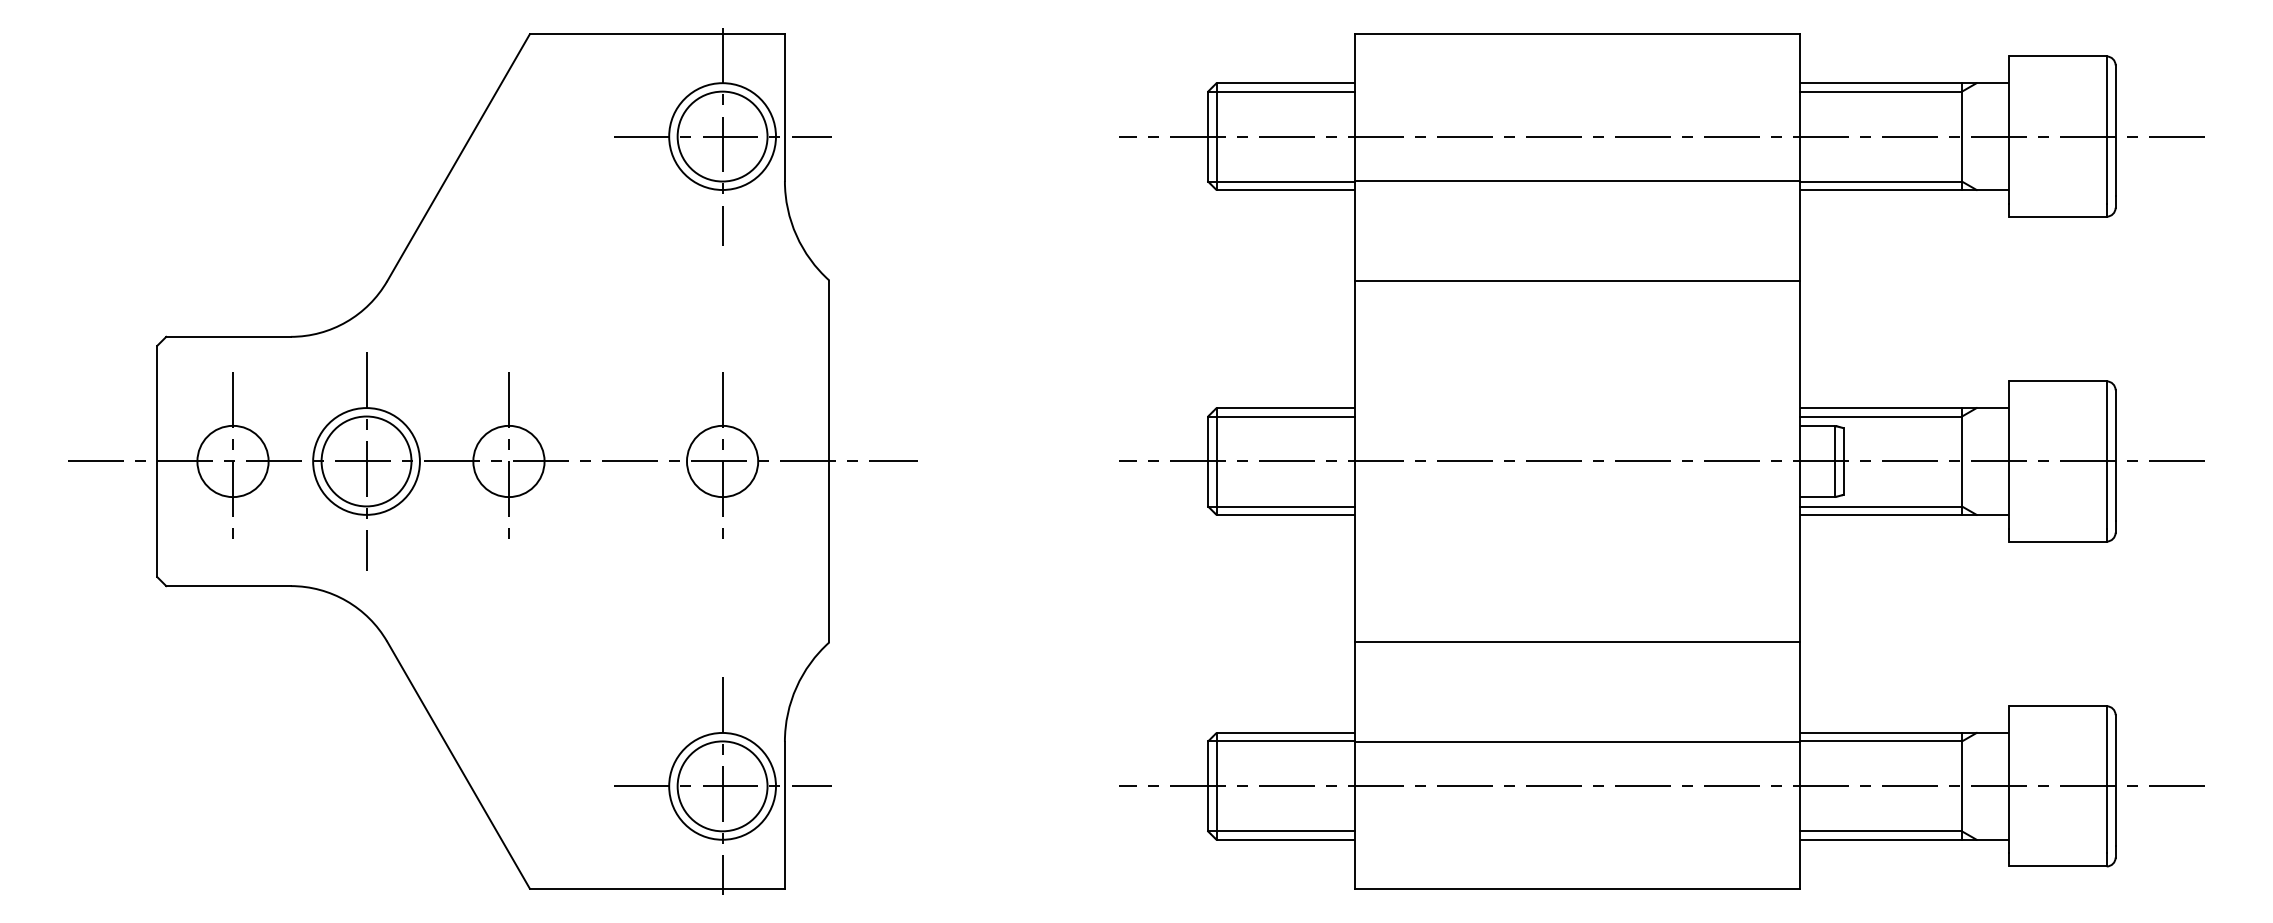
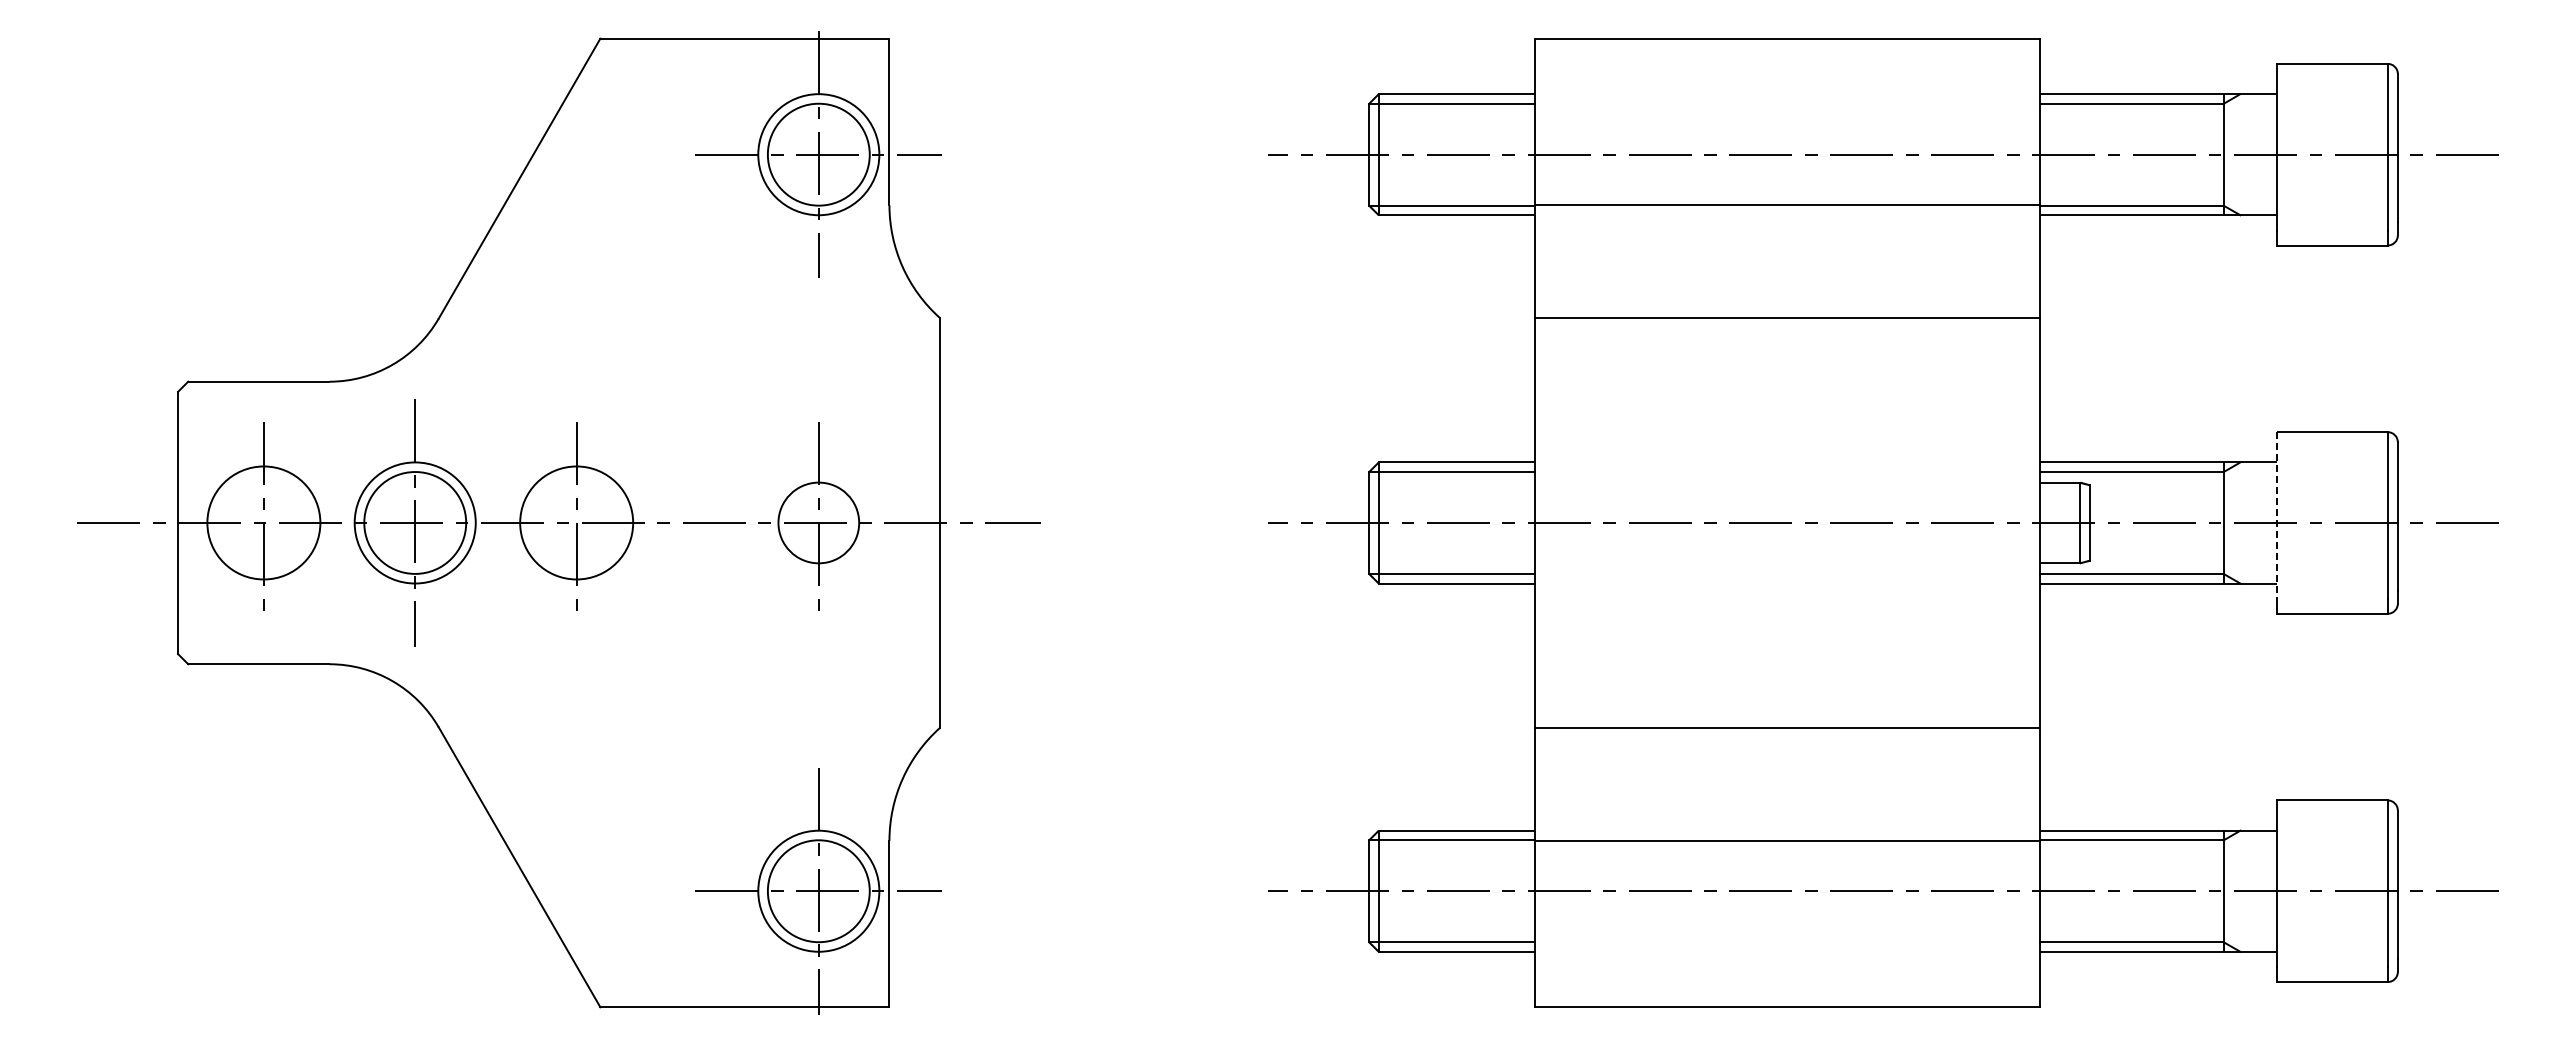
line: (2008, 455) -> (2276, 516), solid -> dashed
circle: (232, 461) -> (263, 522), size x1.4
circle: (508, 461) -> (576, 522), size x1.4

